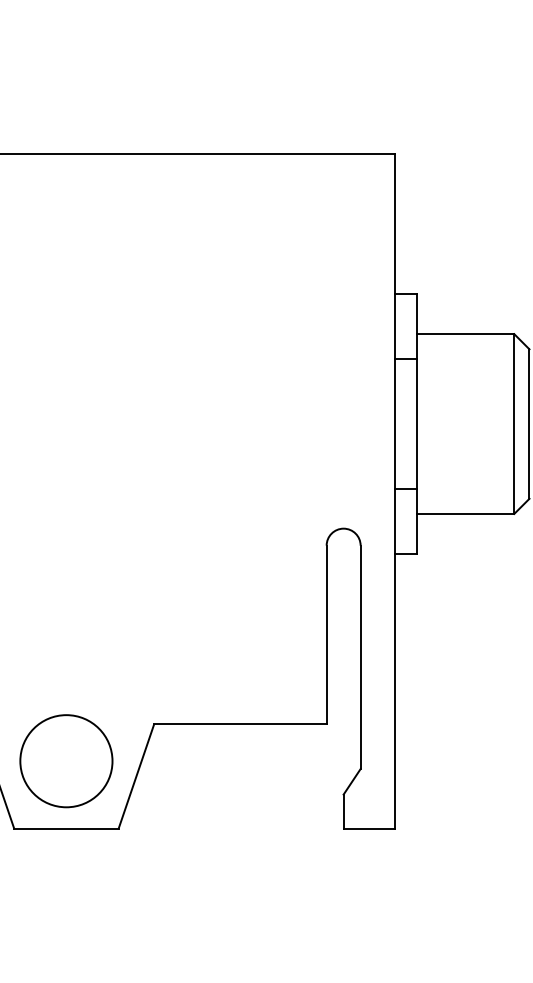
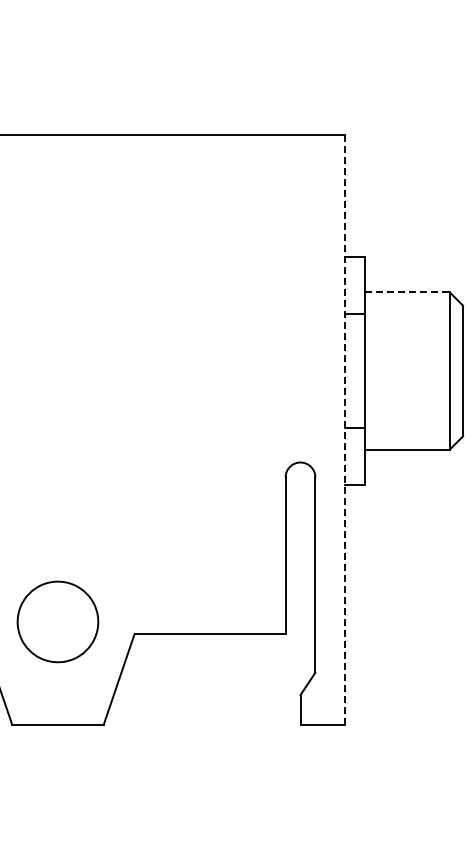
line: (465, 334) -> (407, 292), solid -> dashed
line: (395, 490) -> (345, 429), solid -> dashed
circle: (65, 760) -> (57, 621), moved

